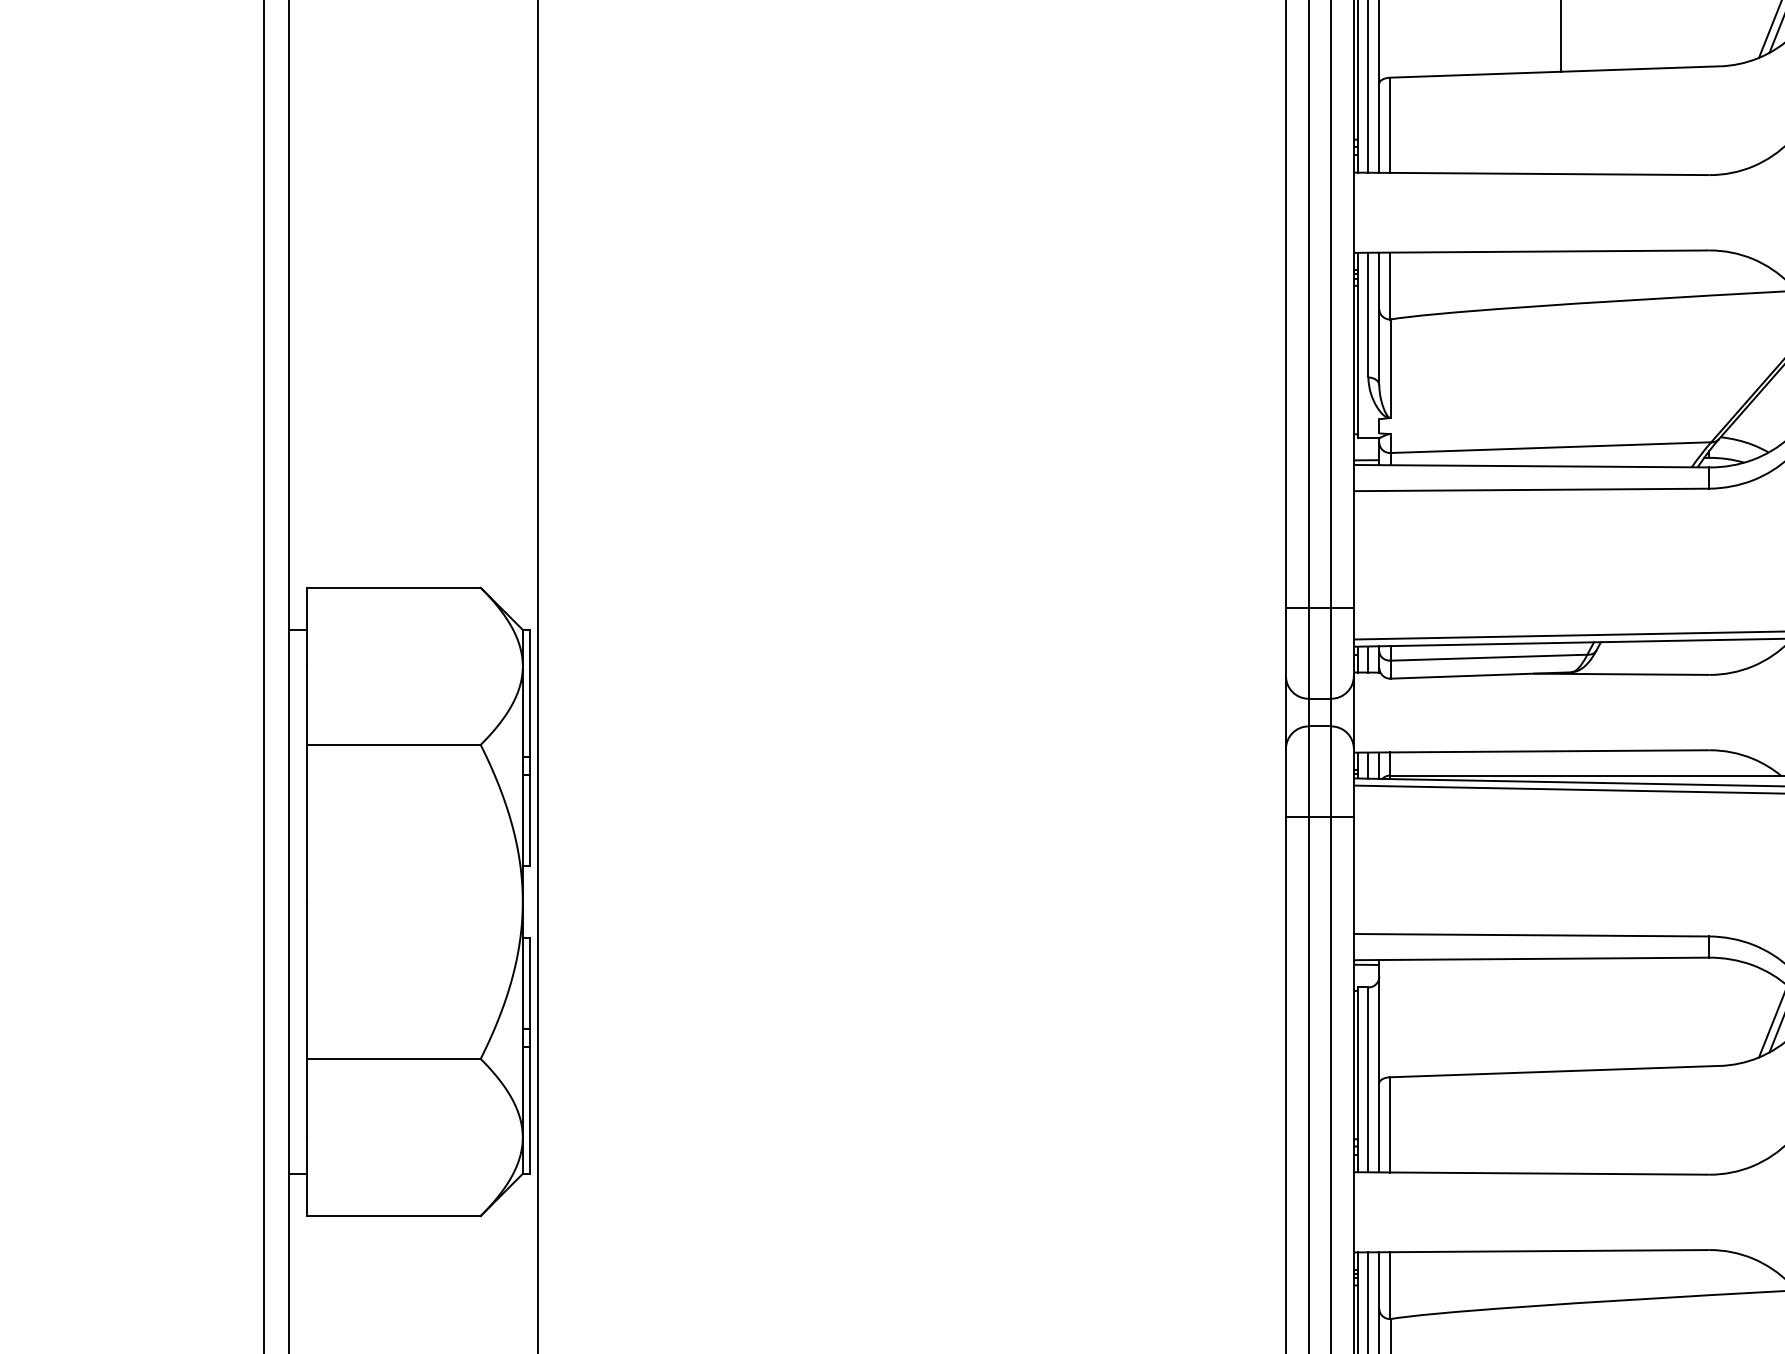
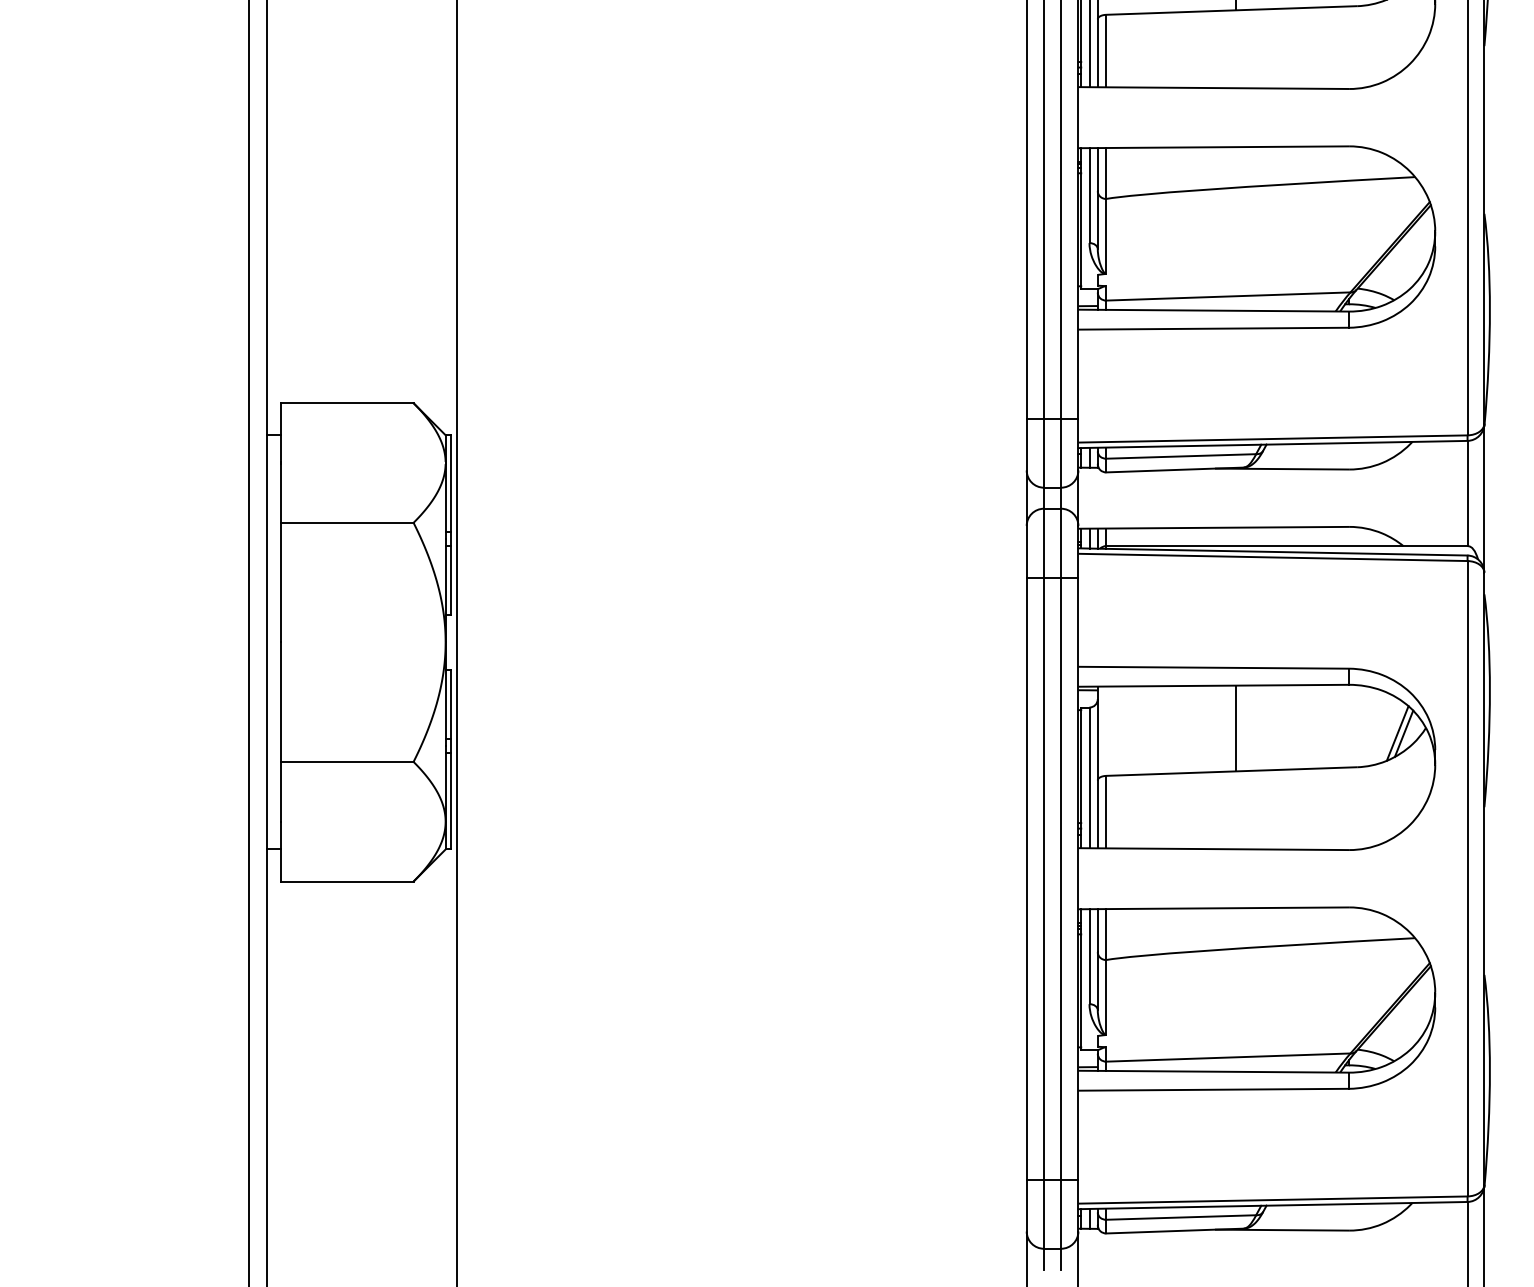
line: (1560, 1015) -> (1235, 728), added

